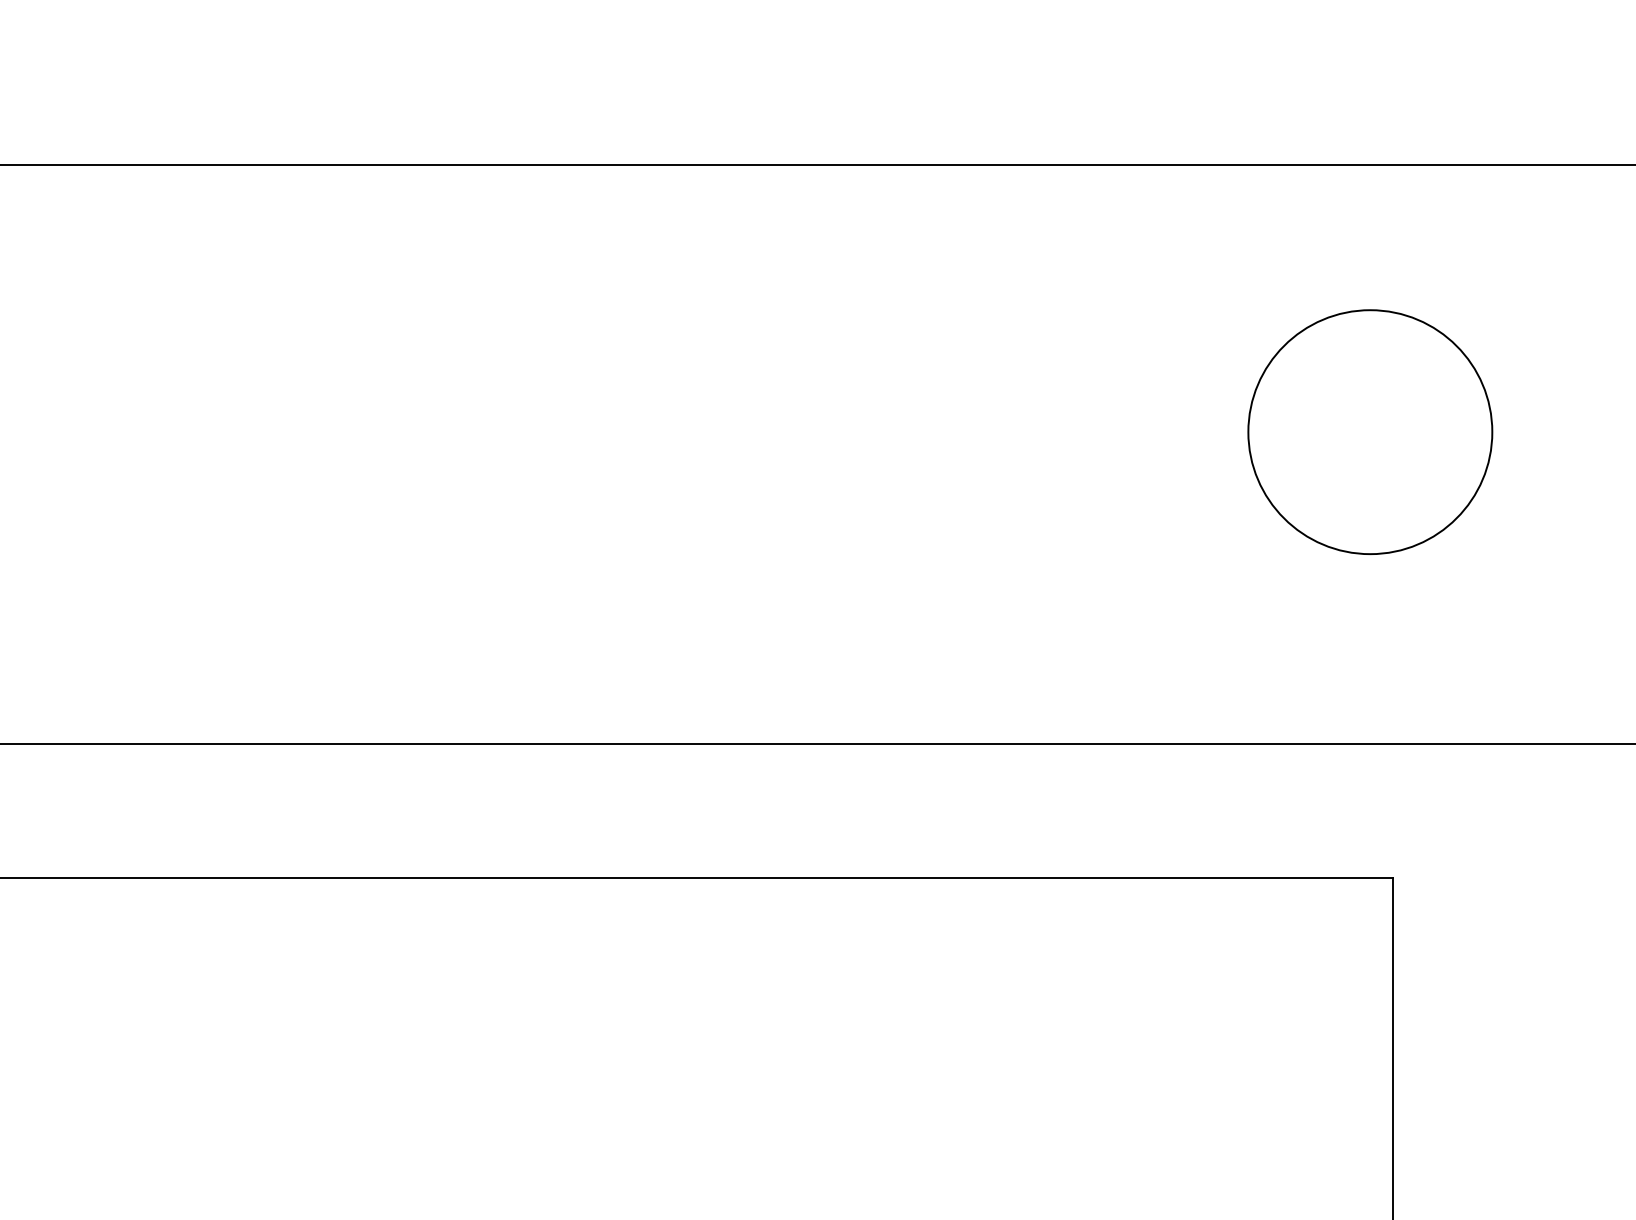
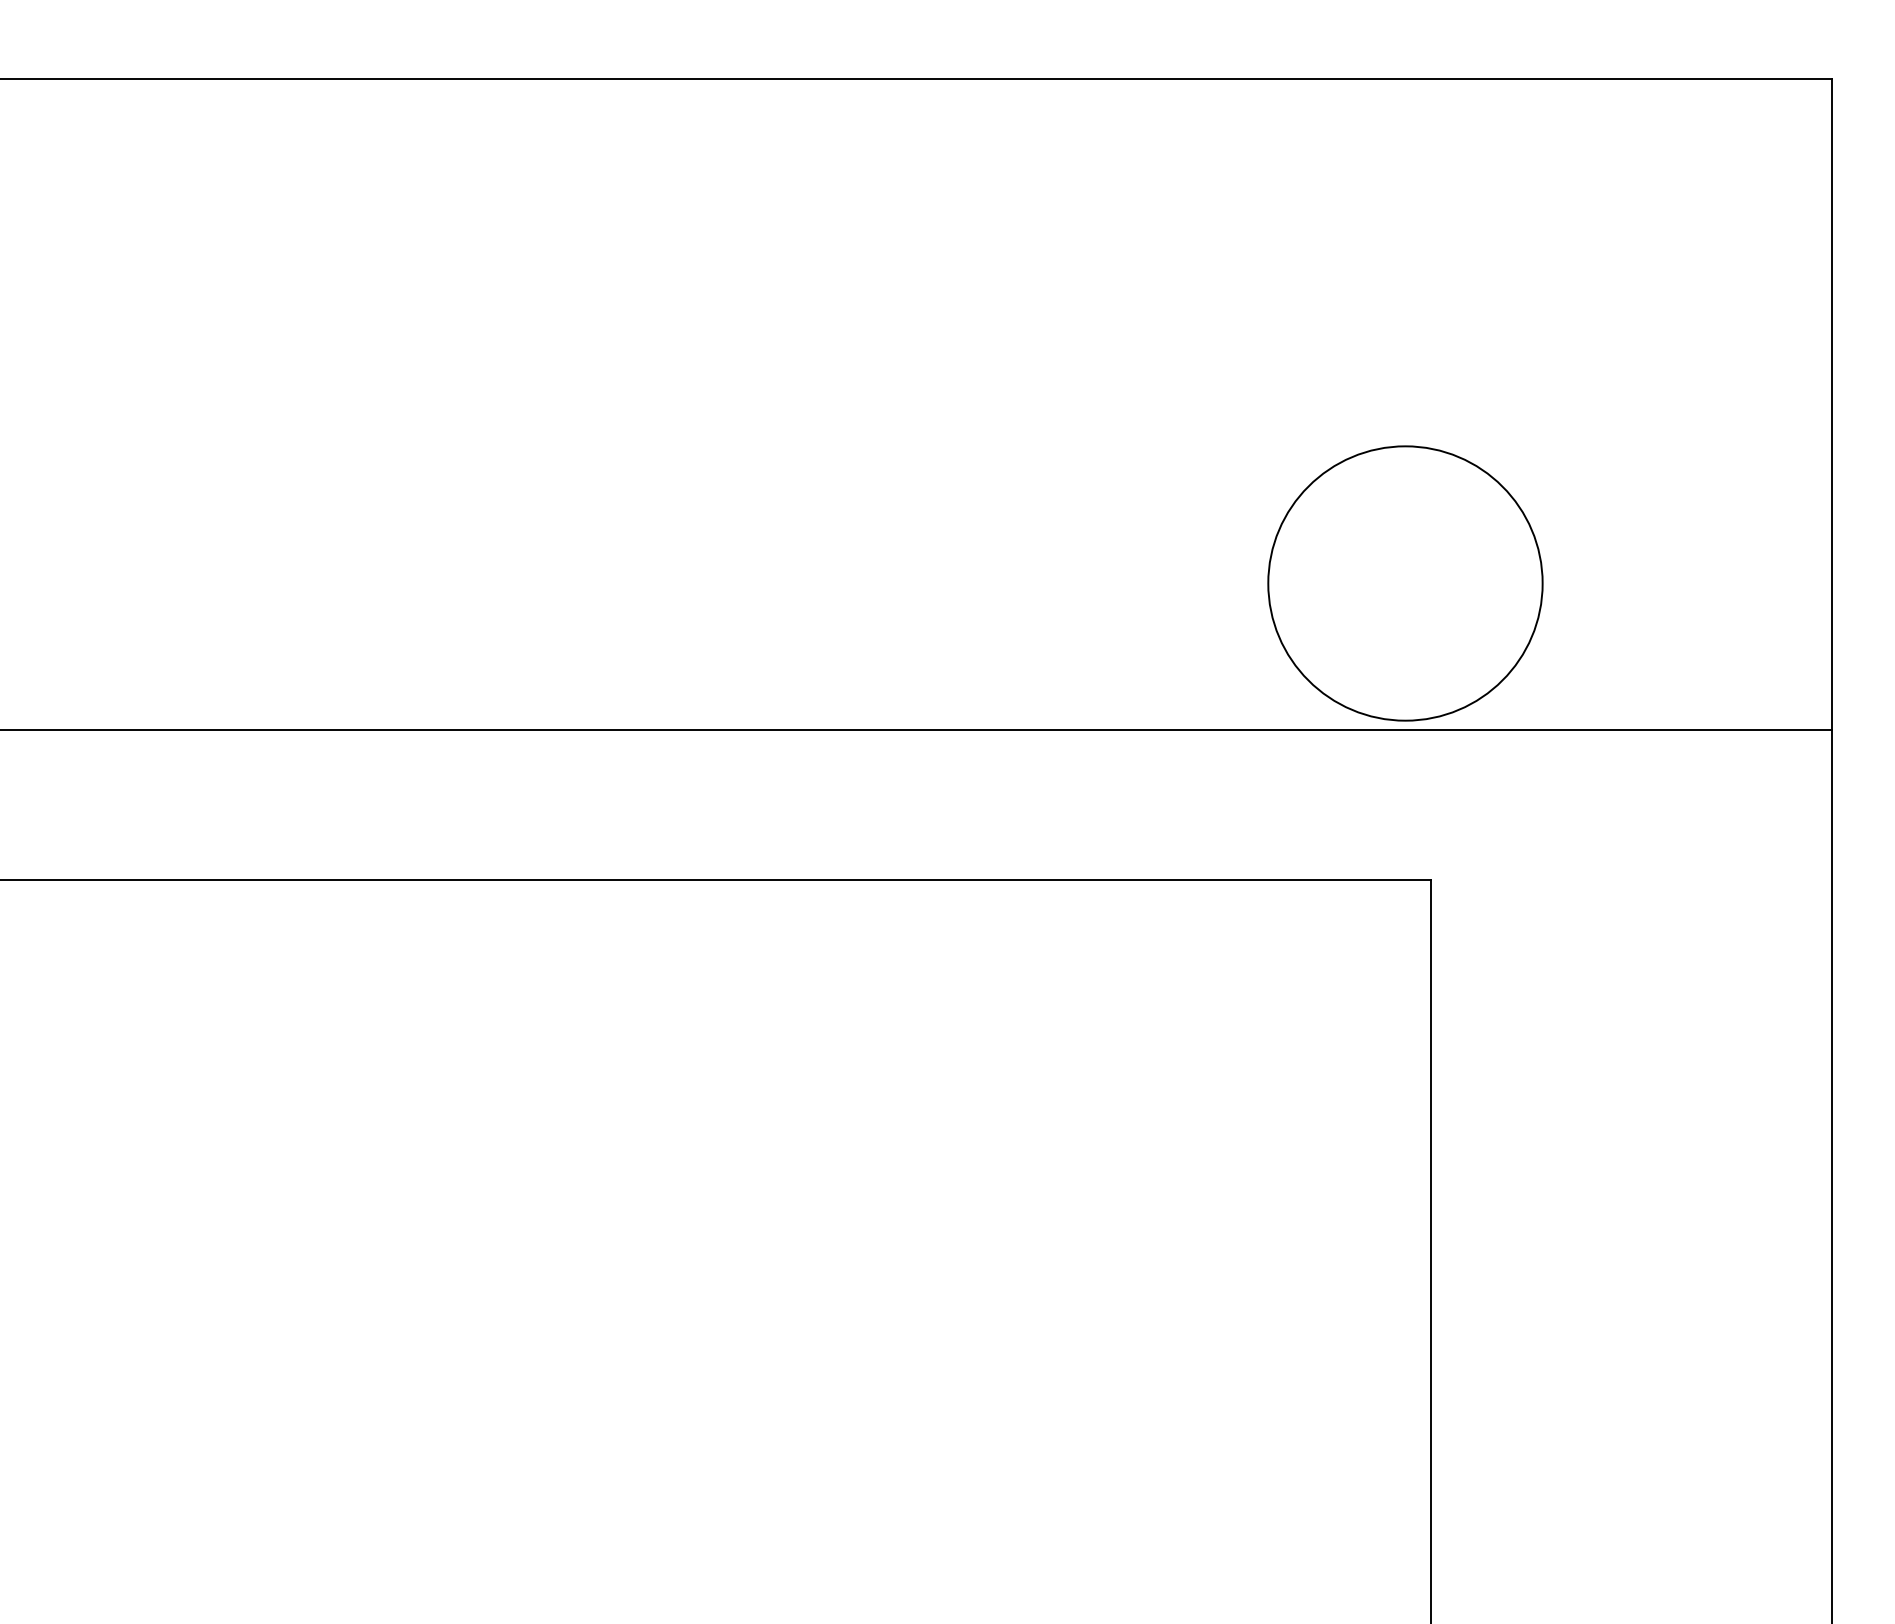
circle: (1370, 432) -> (1405, 583), moved

